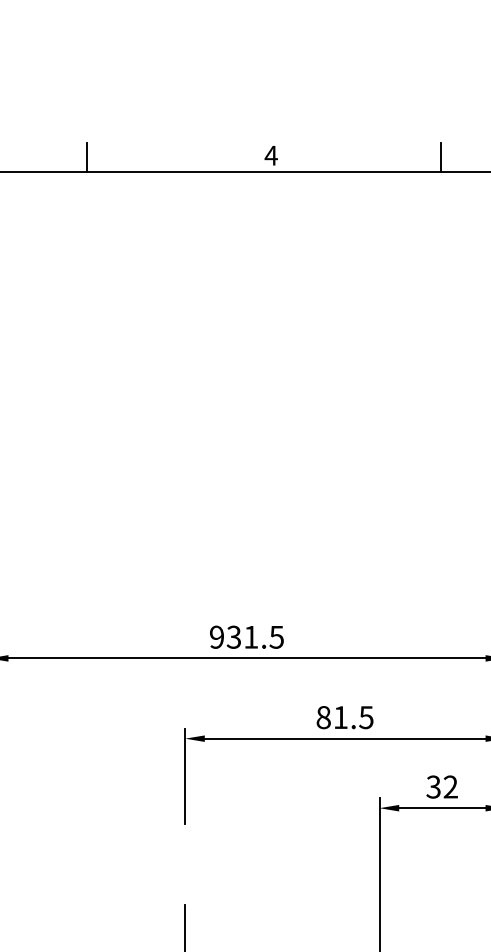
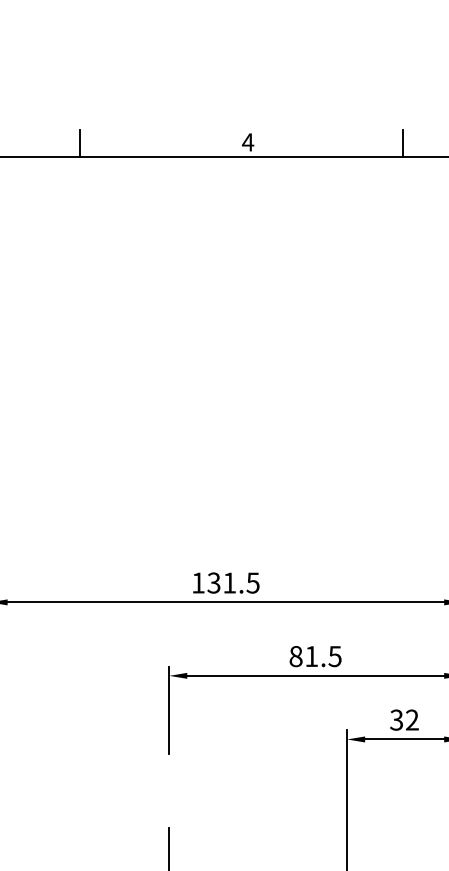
text: (217, 636) -> (198, 582), 931.5 -> 131.5

